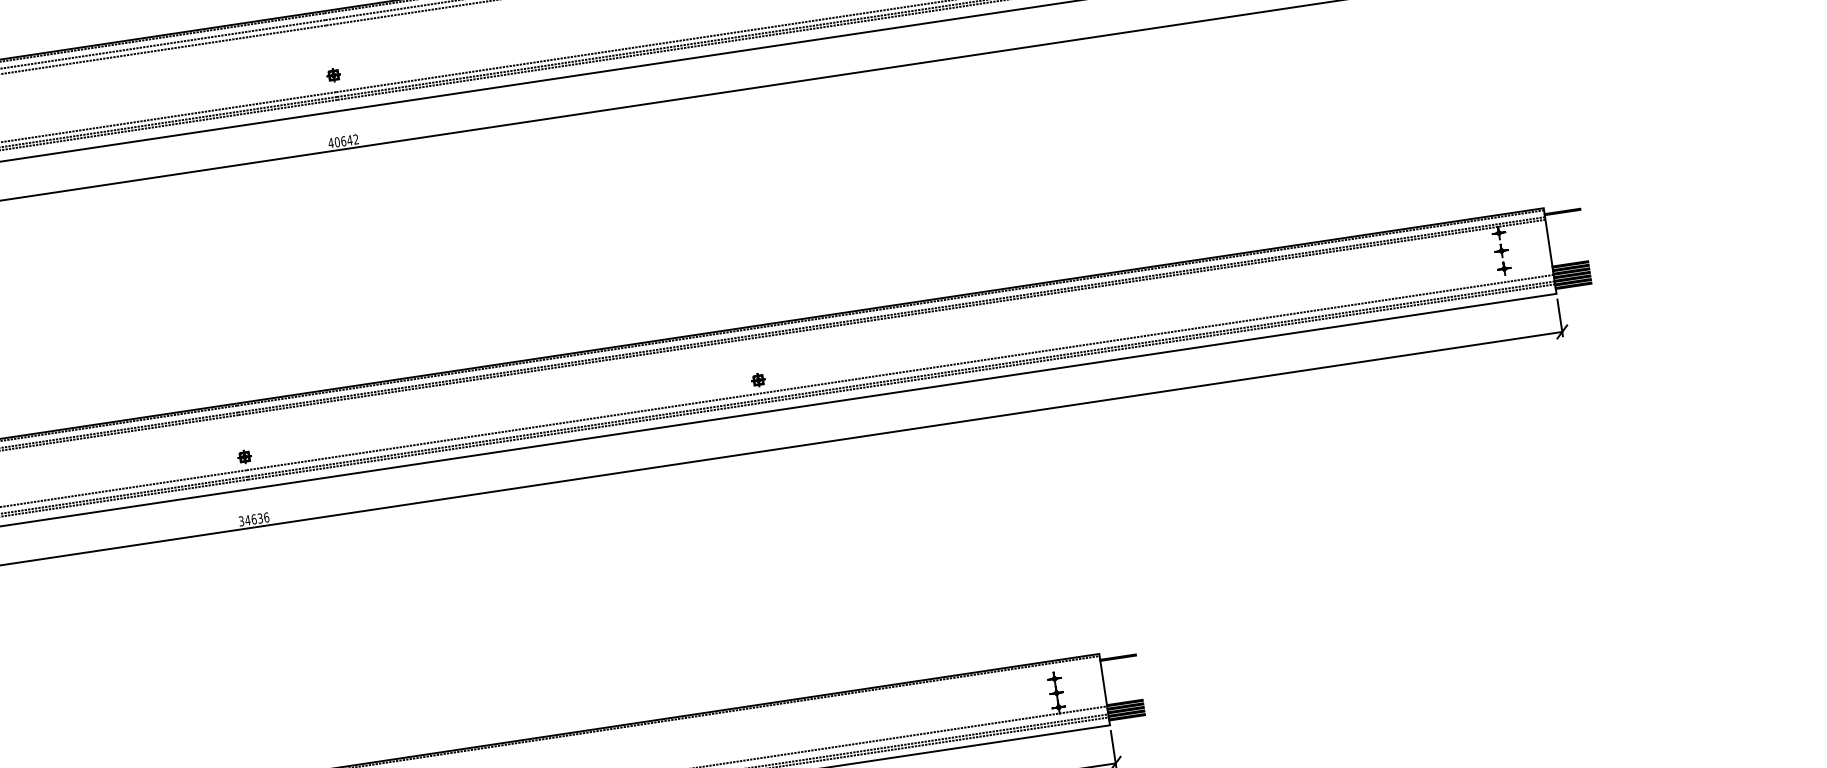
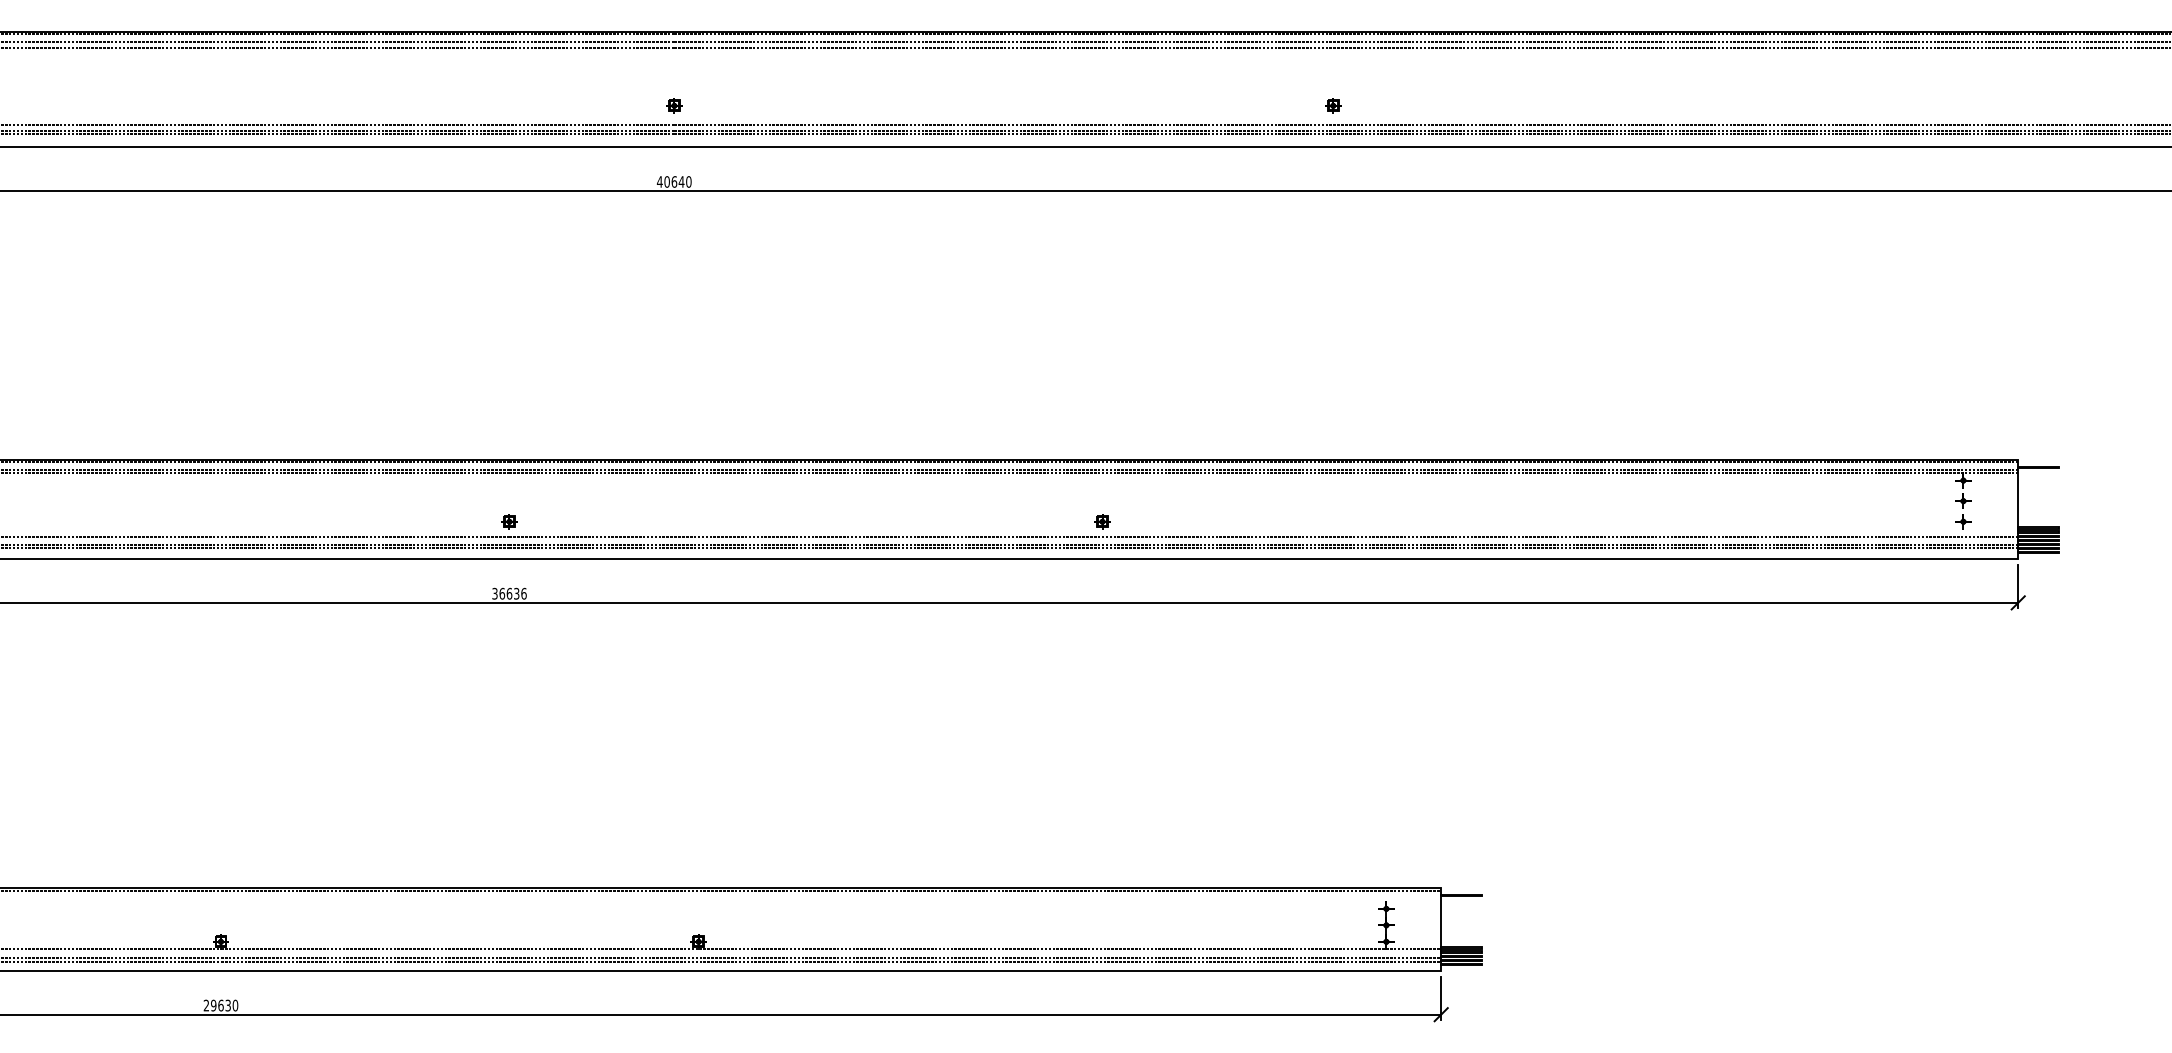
text: (355, 139) -> (688, 181), 40642 -> 40640
text: (248, 520) -> (502, 593), 34636 -> 36636

